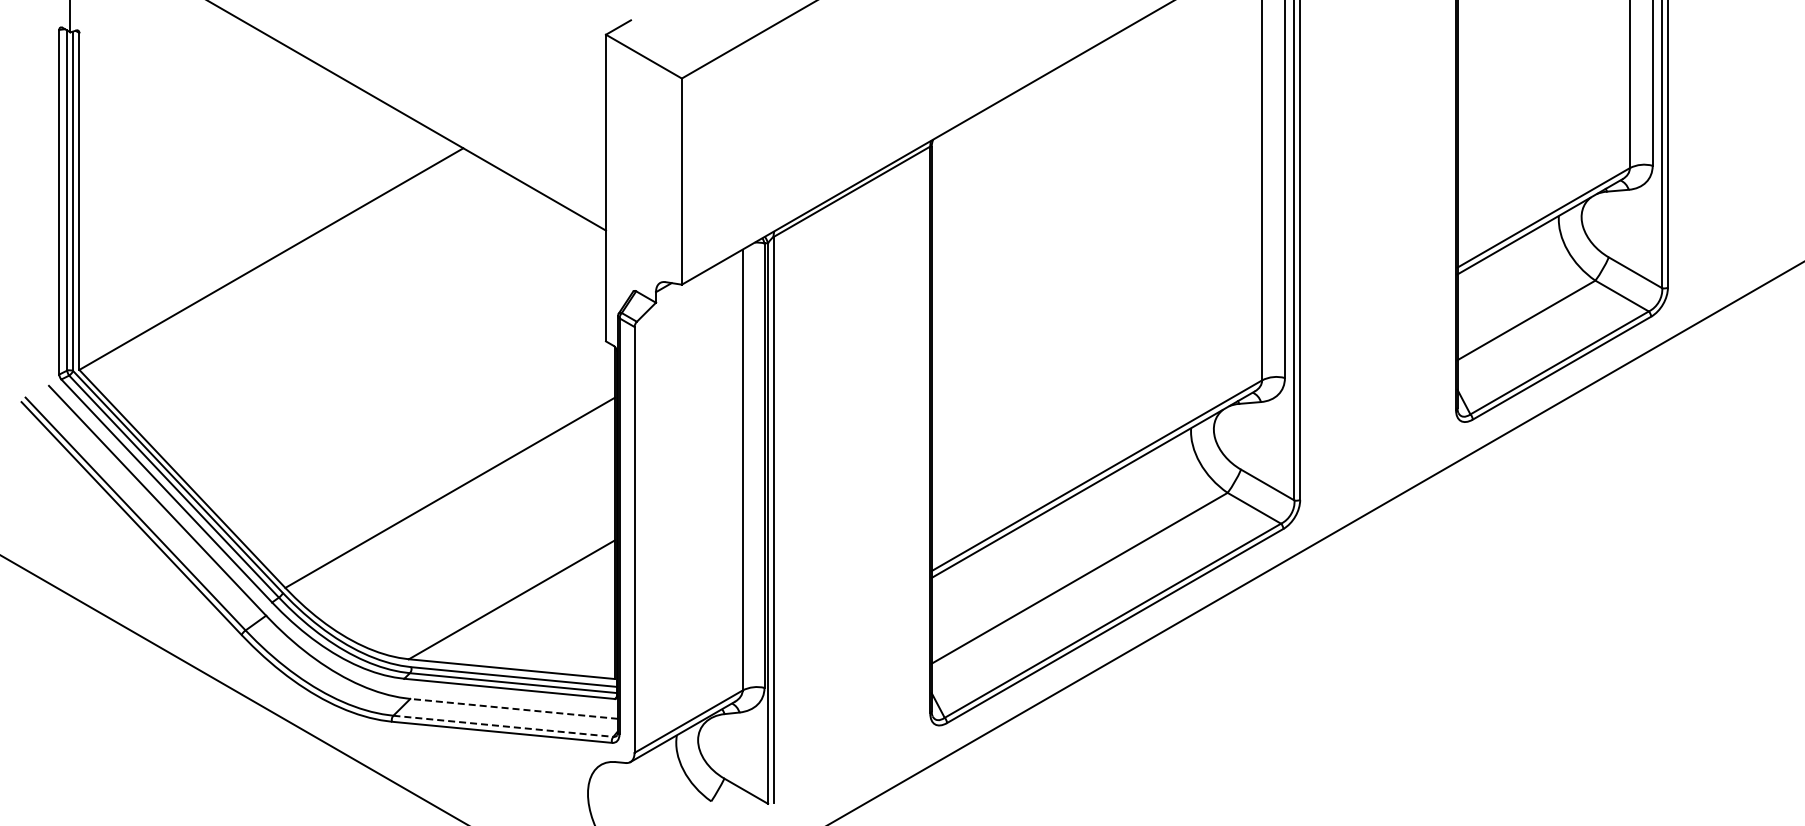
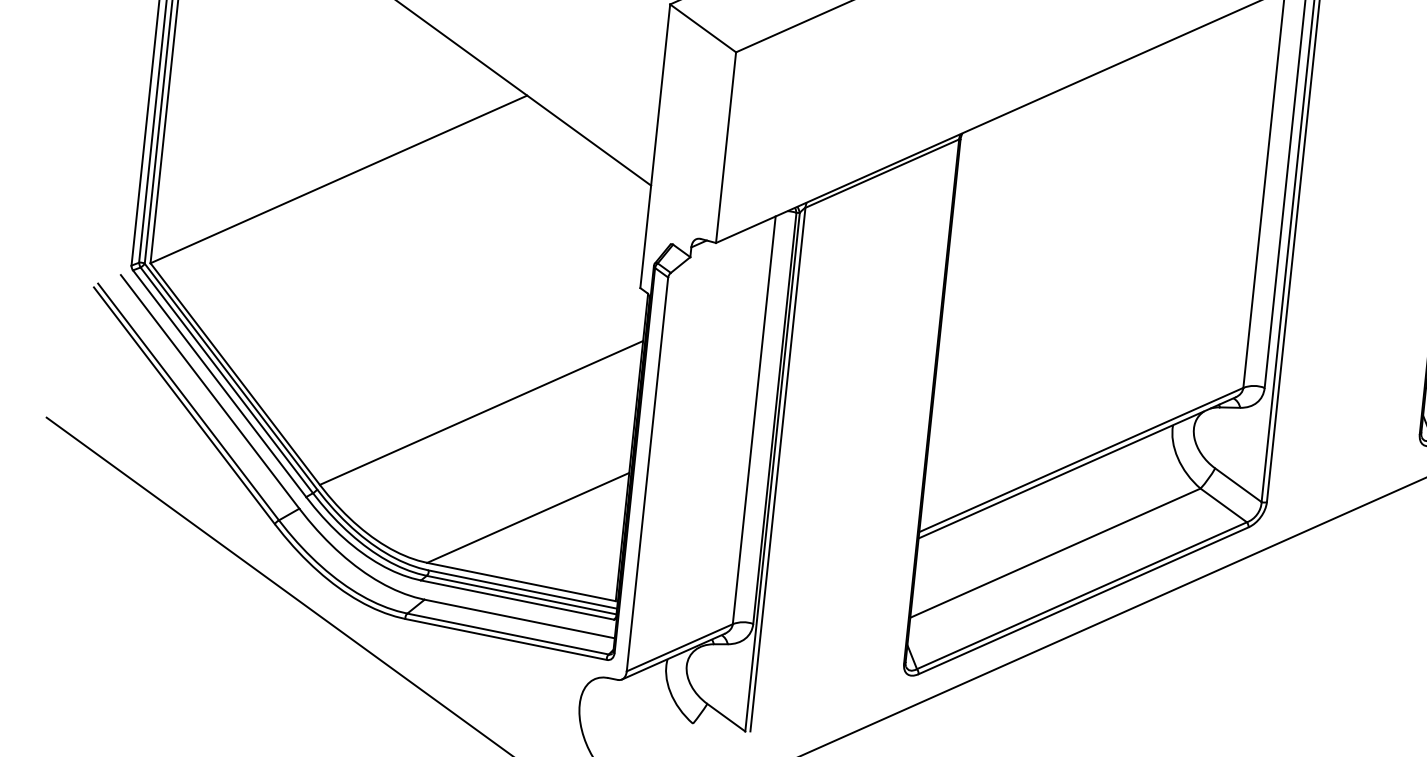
line: (513, 708) -> (519, 618), dashed -> solid
line: (503, 726) -> (508, 634), dashed -> solid

